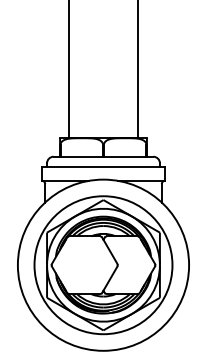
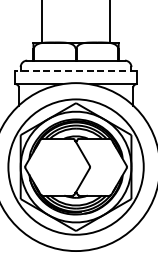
line: (103, 167) -> (76, 71), solid -> dashed

